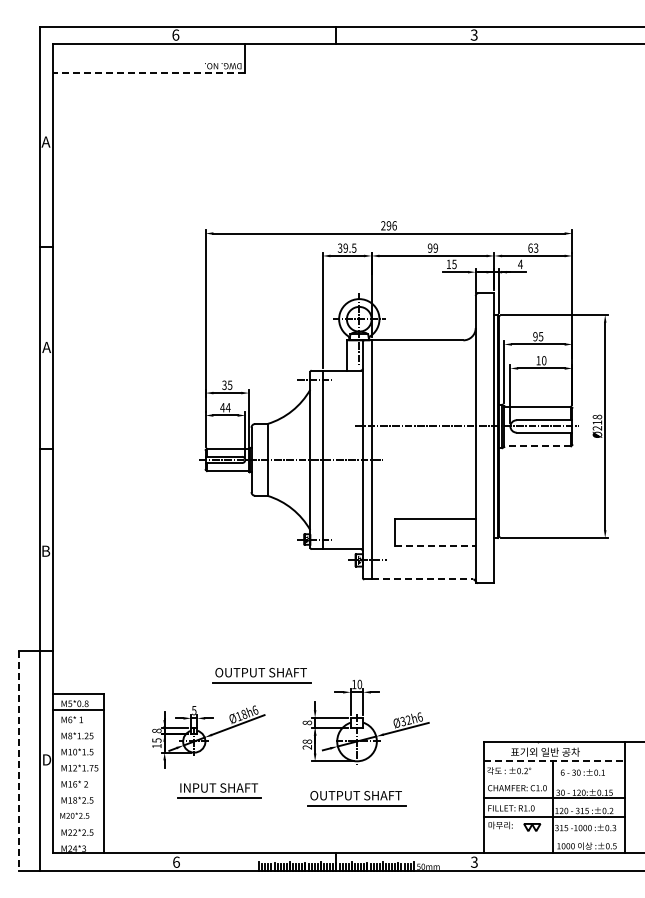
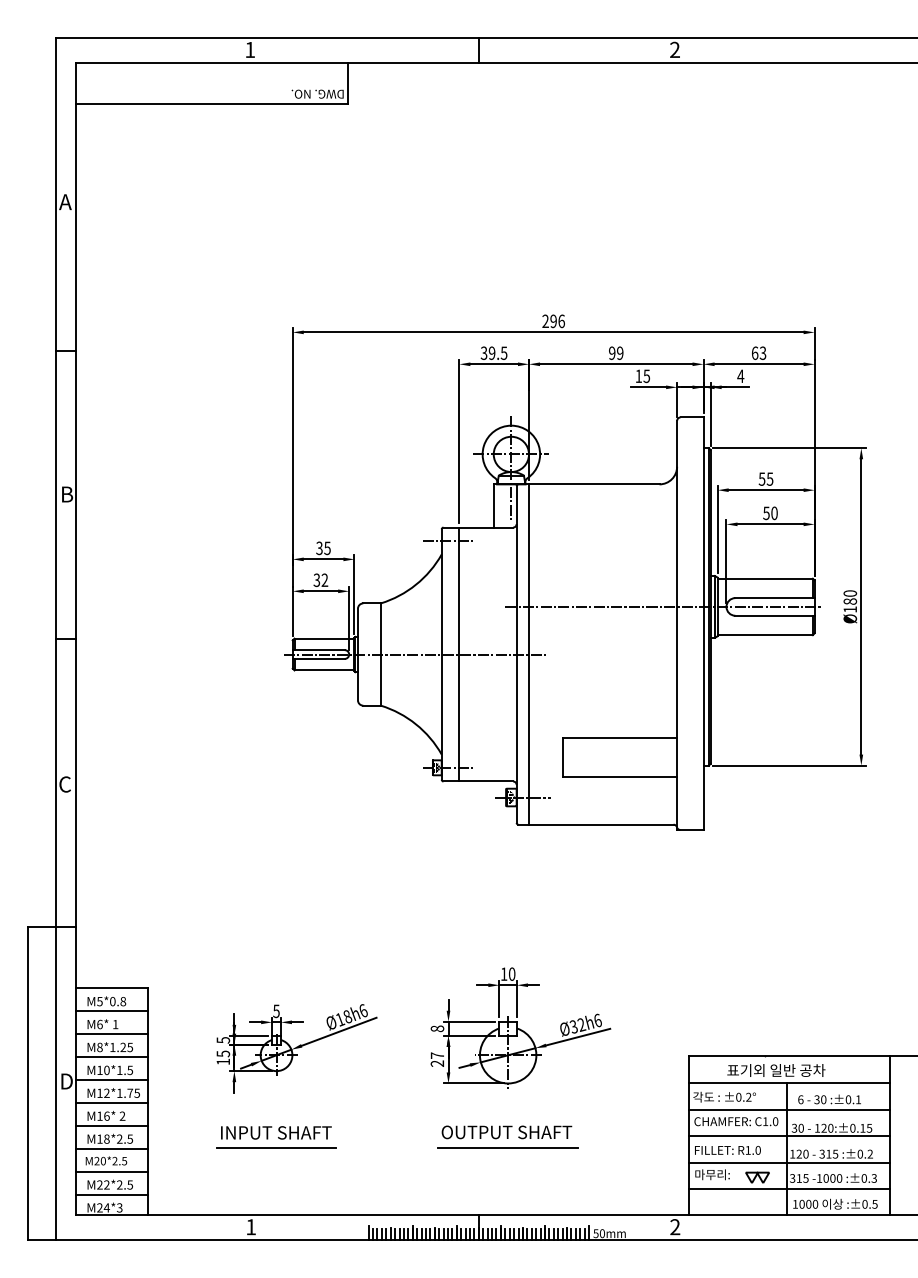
text: (175, 34) -> (249, 49), 6 -> 1
text: (473, 35) -> (673, 50), 3 -> 2
line: (149, 73) -> (212, 104), dashed -> solid
text: (535, 336) -> (762, 478), 95 -> 55
text: (46, 347) -> (66, 494), A -> B
text: (538, 360) -> (766, 513), 10 -> 50
text: (225, 407) -> (320, 579), 44 -> 32
text: (597, 422) -> (850, 601), Ø218 -> Ø180
line: (537, 446) -> (764, 635), dashed -> solid
line: (435, 545) -> (619, 776), dashed -> solid
text: (45, 550) -> (64, 783), B -> C
line: (422, 579) -> (601, 824), dashed -> solid
part: (261, 675) -> (372, 961), removed
line: (78, 726) -> (111, 1033), added
text: (156, 730) -> (222, 1039), 8 -> 5
text: (307, 741) -> (437, 1055), 28 -> 27
line: (78, 742) -> (111, 1056), added
line: (78, 758) -> (111, 1079), added
line: (554, 760) -> (789, 1082), dashed -> solid
line: (19, 761) -> (27, 1083), dashed -> solid
line: (78, 774) -> (111, 1102), added
line: (554, 779) -> (789, 1109), added
part: (219, 790) -> (276, 1136), moved
line: (78, 791) -> (111, 1126), added
line: (78, 807) -> (111, 1149), added
line: (78, 823) -> (111, 1171), added
line: (554, 835) -> (789, 1189), added
line: (78, 839) -> (111, 1194), added
text: (176, 861) -> (251, 1226), 6 -> 1
text: (474, 862) -> (675, 1227), 3 -> 2

